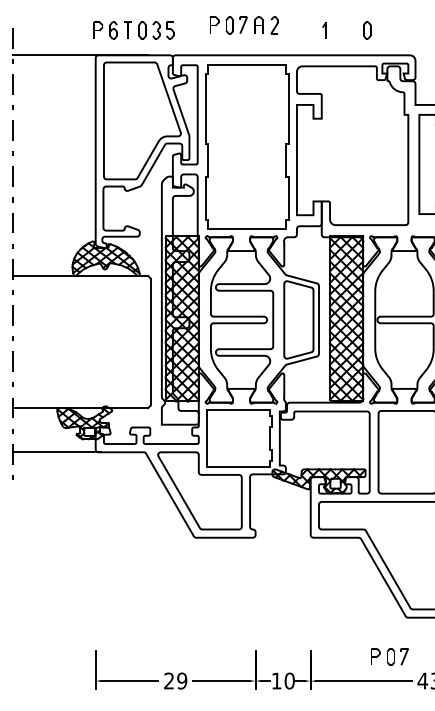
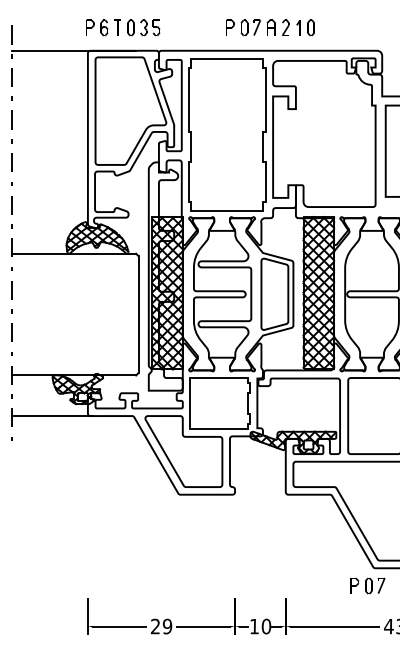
part: (243, 25) -> (257, 27), moved
part: (367, 30) -> (311, 27), moved
part: (389, 656) -> (367, 585), moved

